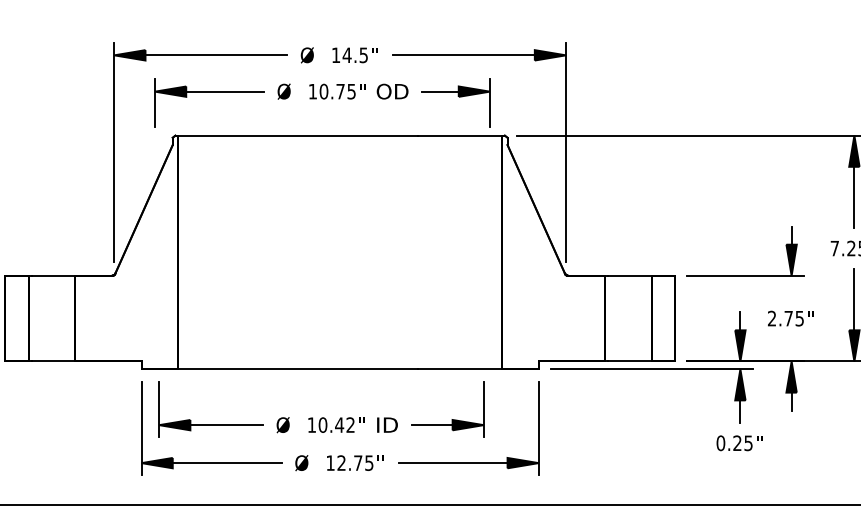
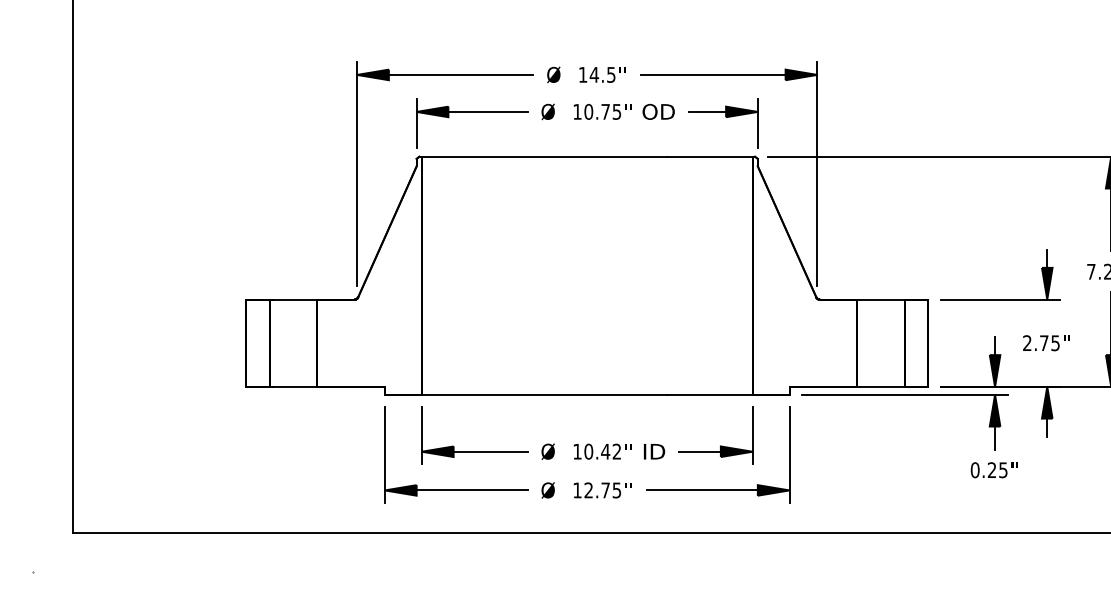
part: (322, 103) -> (587, 123), moved
part: (322, 417) -> (588, 443), moved

